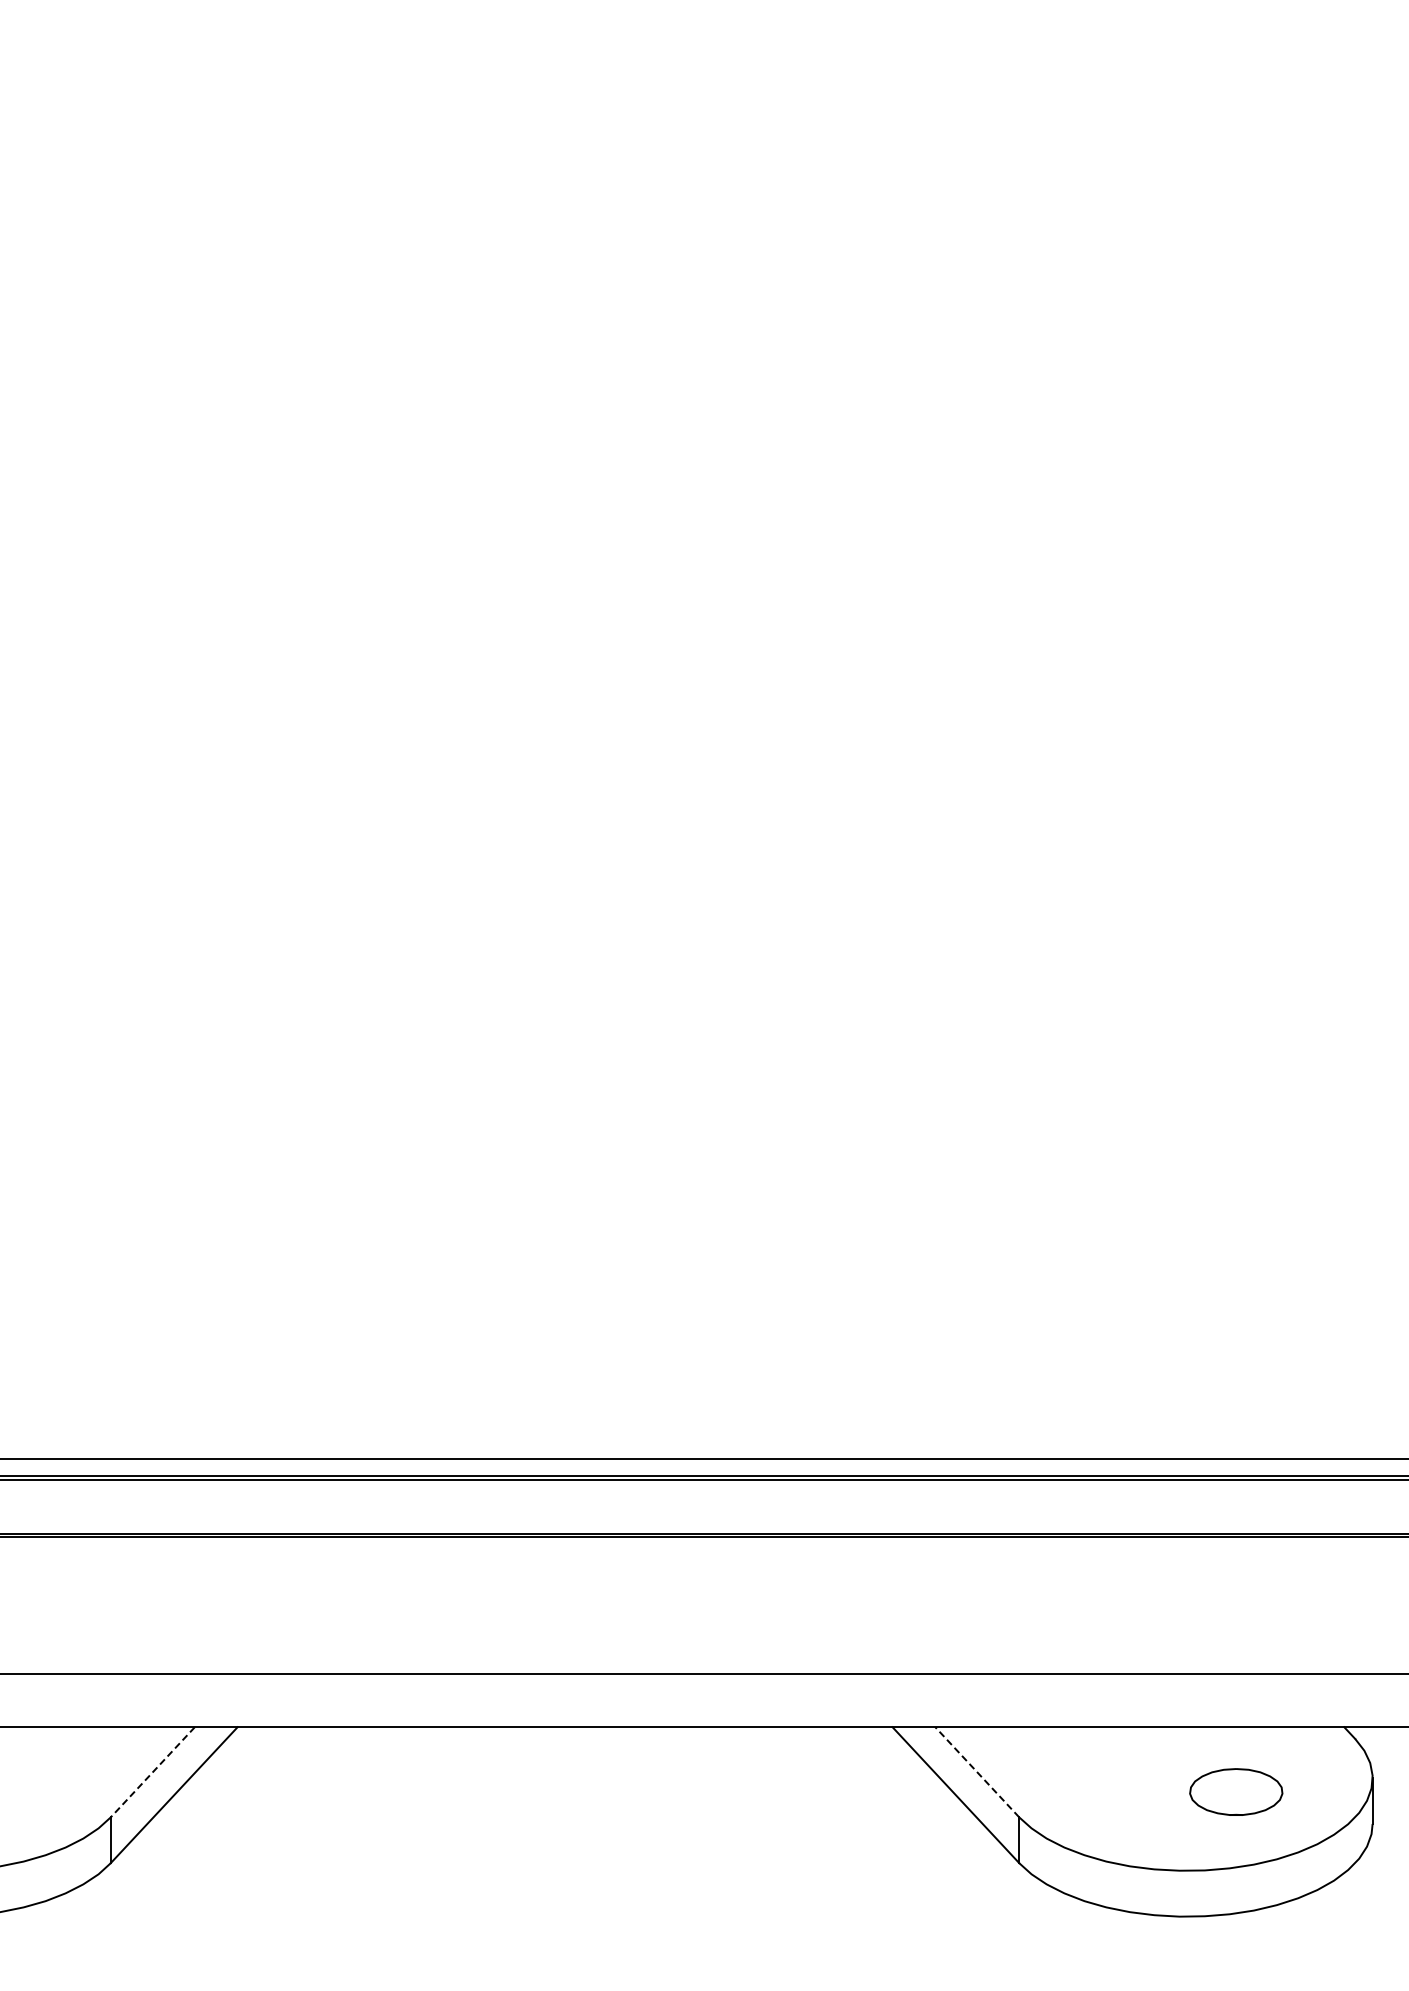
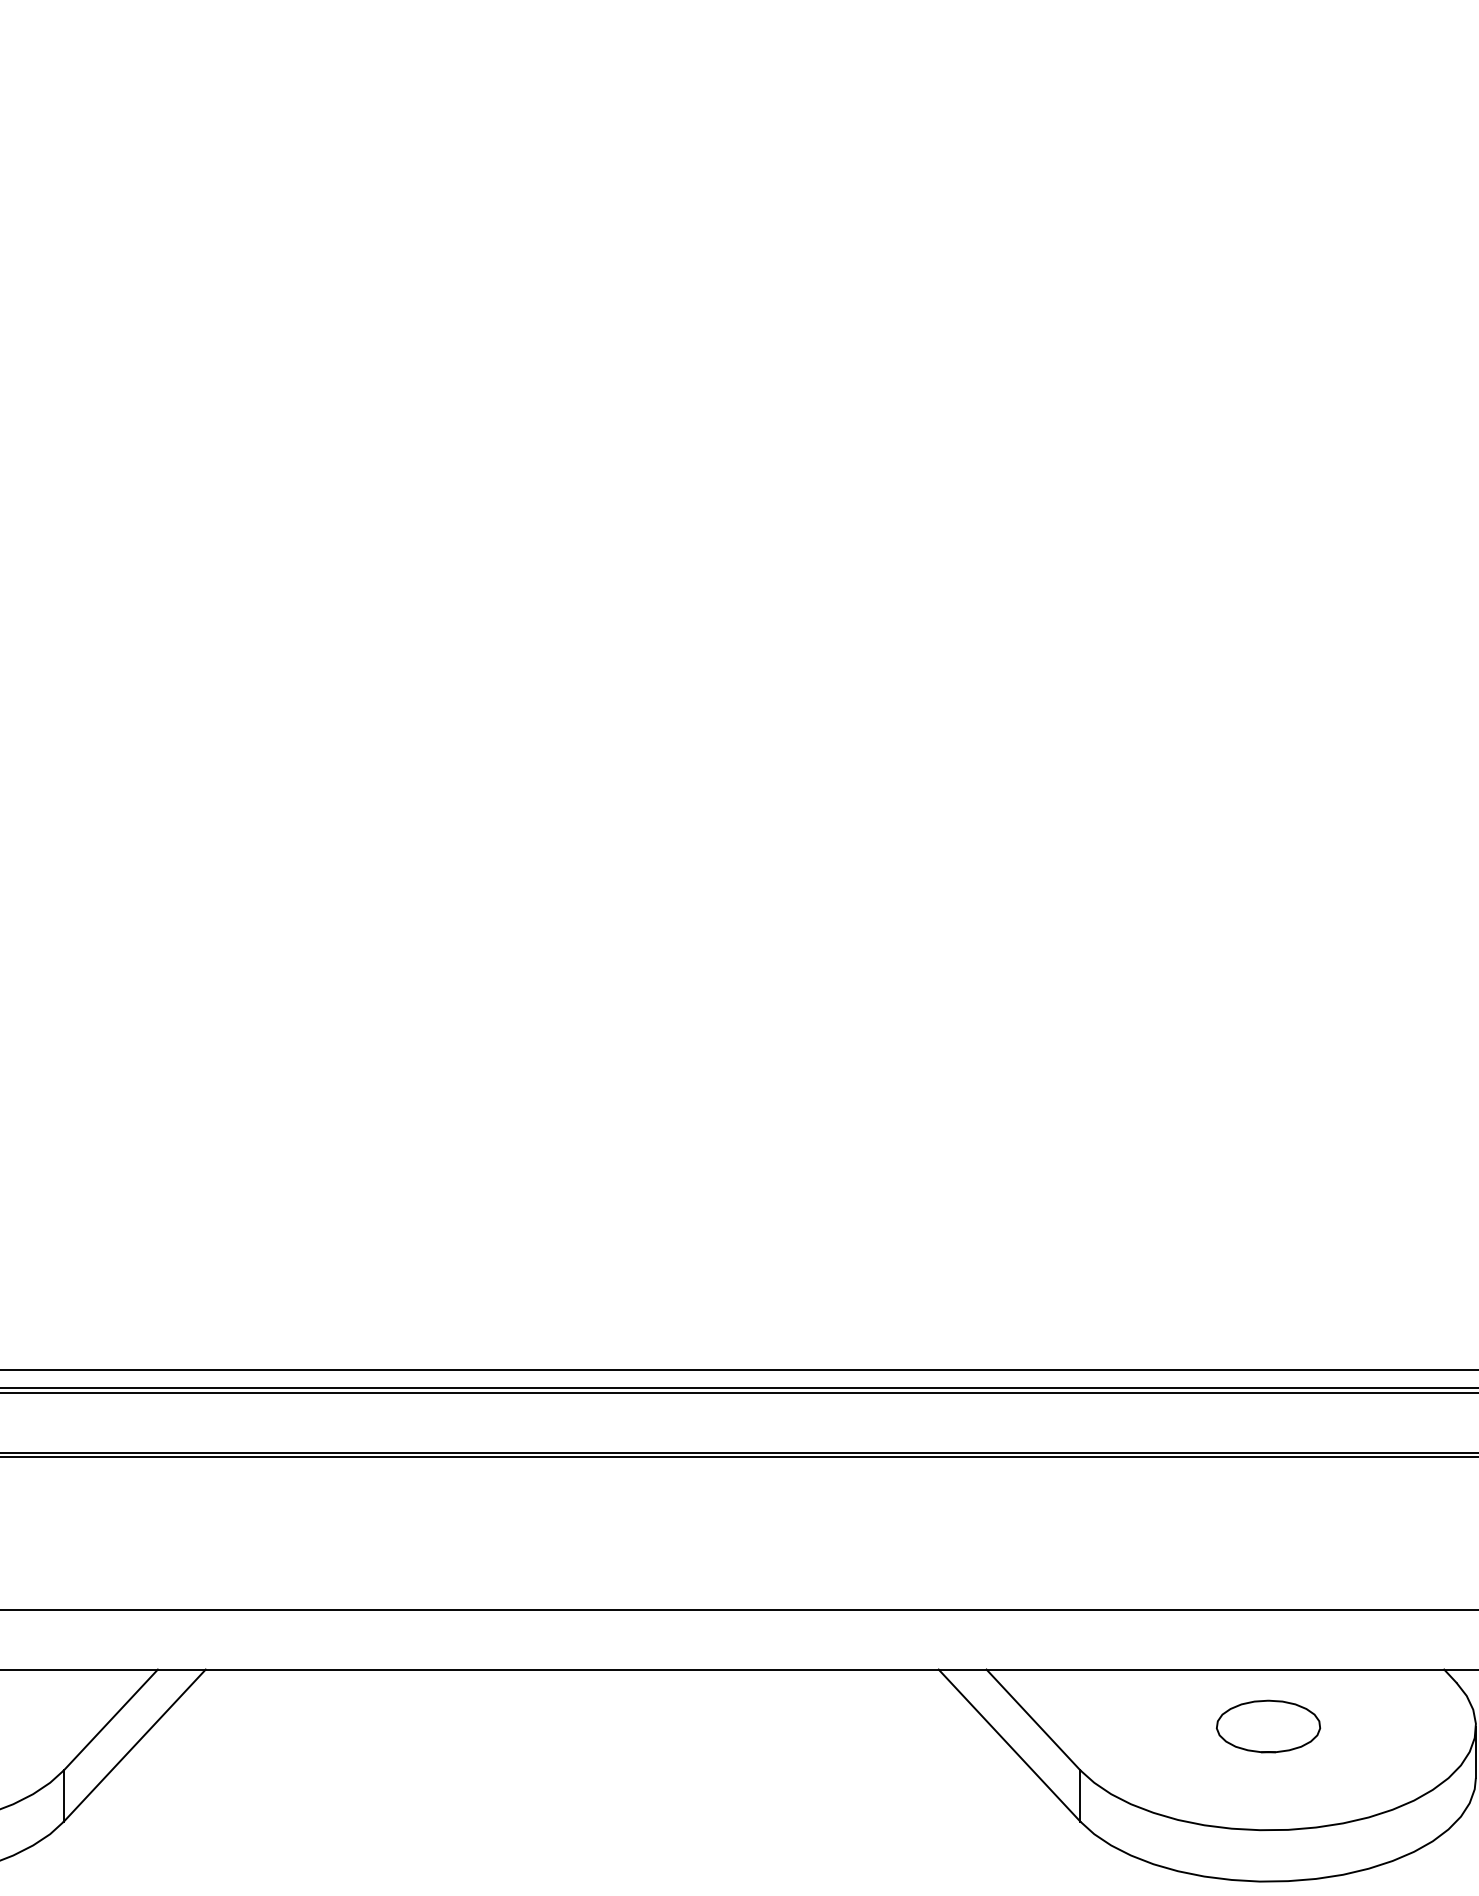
line: (152, 1772) -> (110, 1720), dashed -> solid
line: (977, 1772) -> (1033, 1720), dashed -> solid
part: (1236, 1791) -> (1268, 1725), moved

